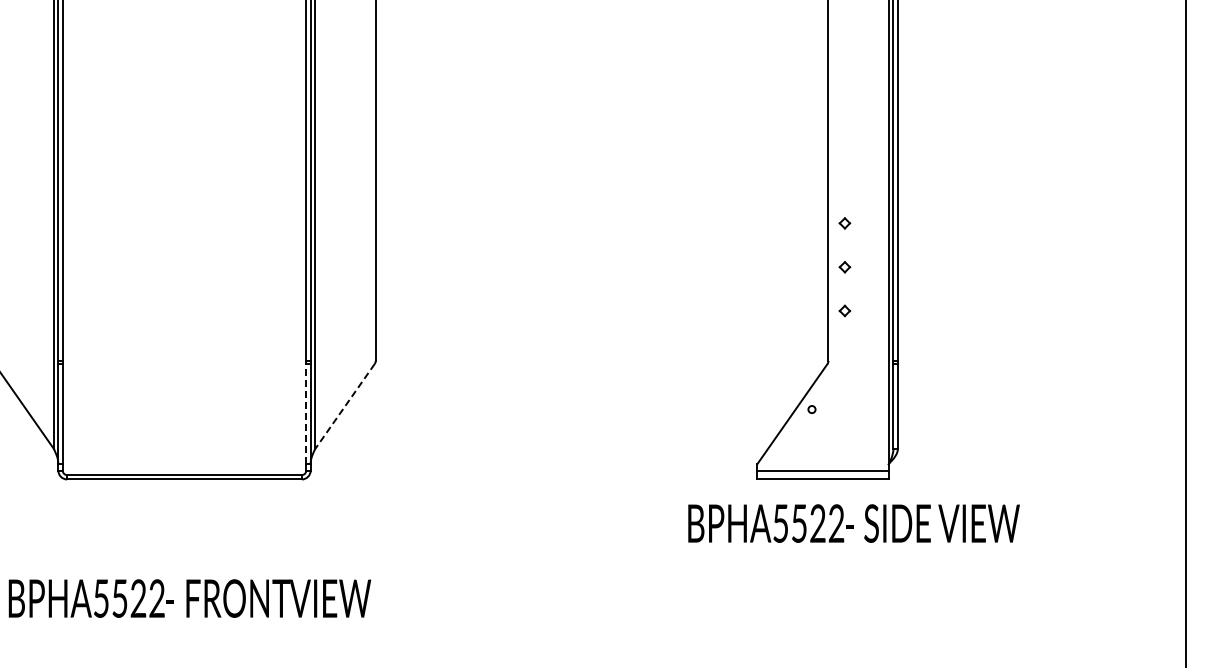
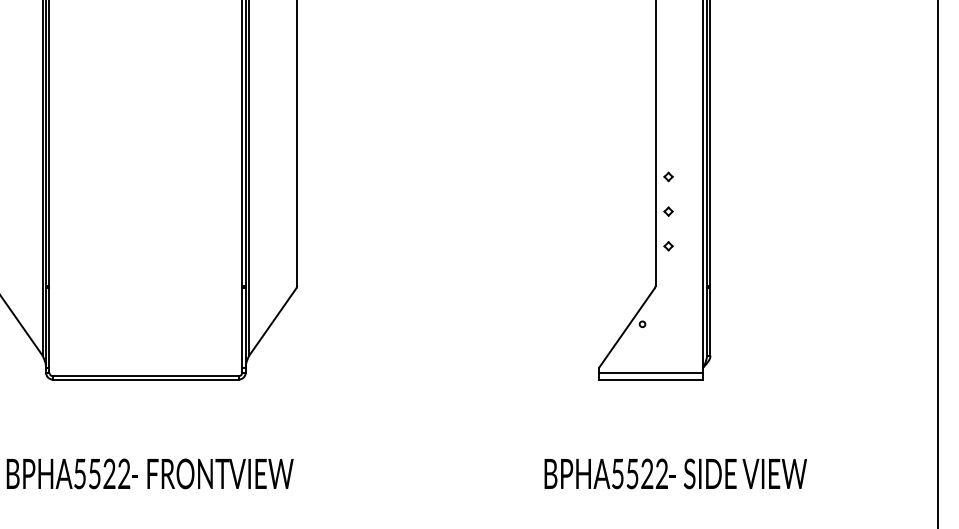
line: (344, 406) -> (272, 321), dashed -> solid
line: (306, 413) -> (242, 327), dashed -> solid
text: (853, 523) -> (675, 473), moved

